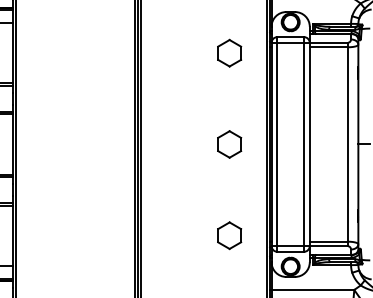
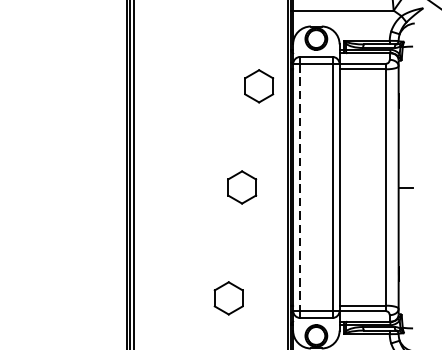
part: (229, 52) -> (259, 85), moved
line: (277, 144) -> (300, 187), solid -> dashed
part: (229, 235) -> (228, 298), moved

